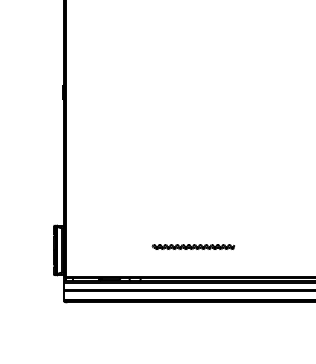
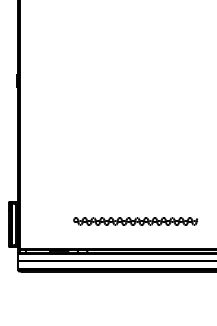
part: (193, 246) -> (135, 220), size x1.67

